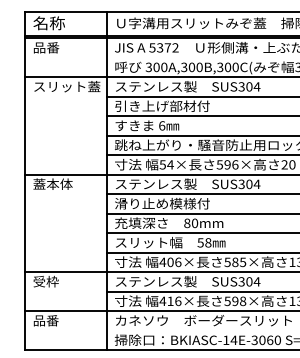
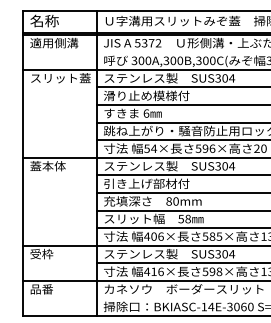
text: (59, 47) -> (53, 42), 品番 -> 適用側溝
text: (155, 105) -> (140, 95), 引き上げ部材付 -> 滑り止め模様付
text: (155, 203) -> (140, 183), 滑り止め模様付 -> 引き上げ部材付

